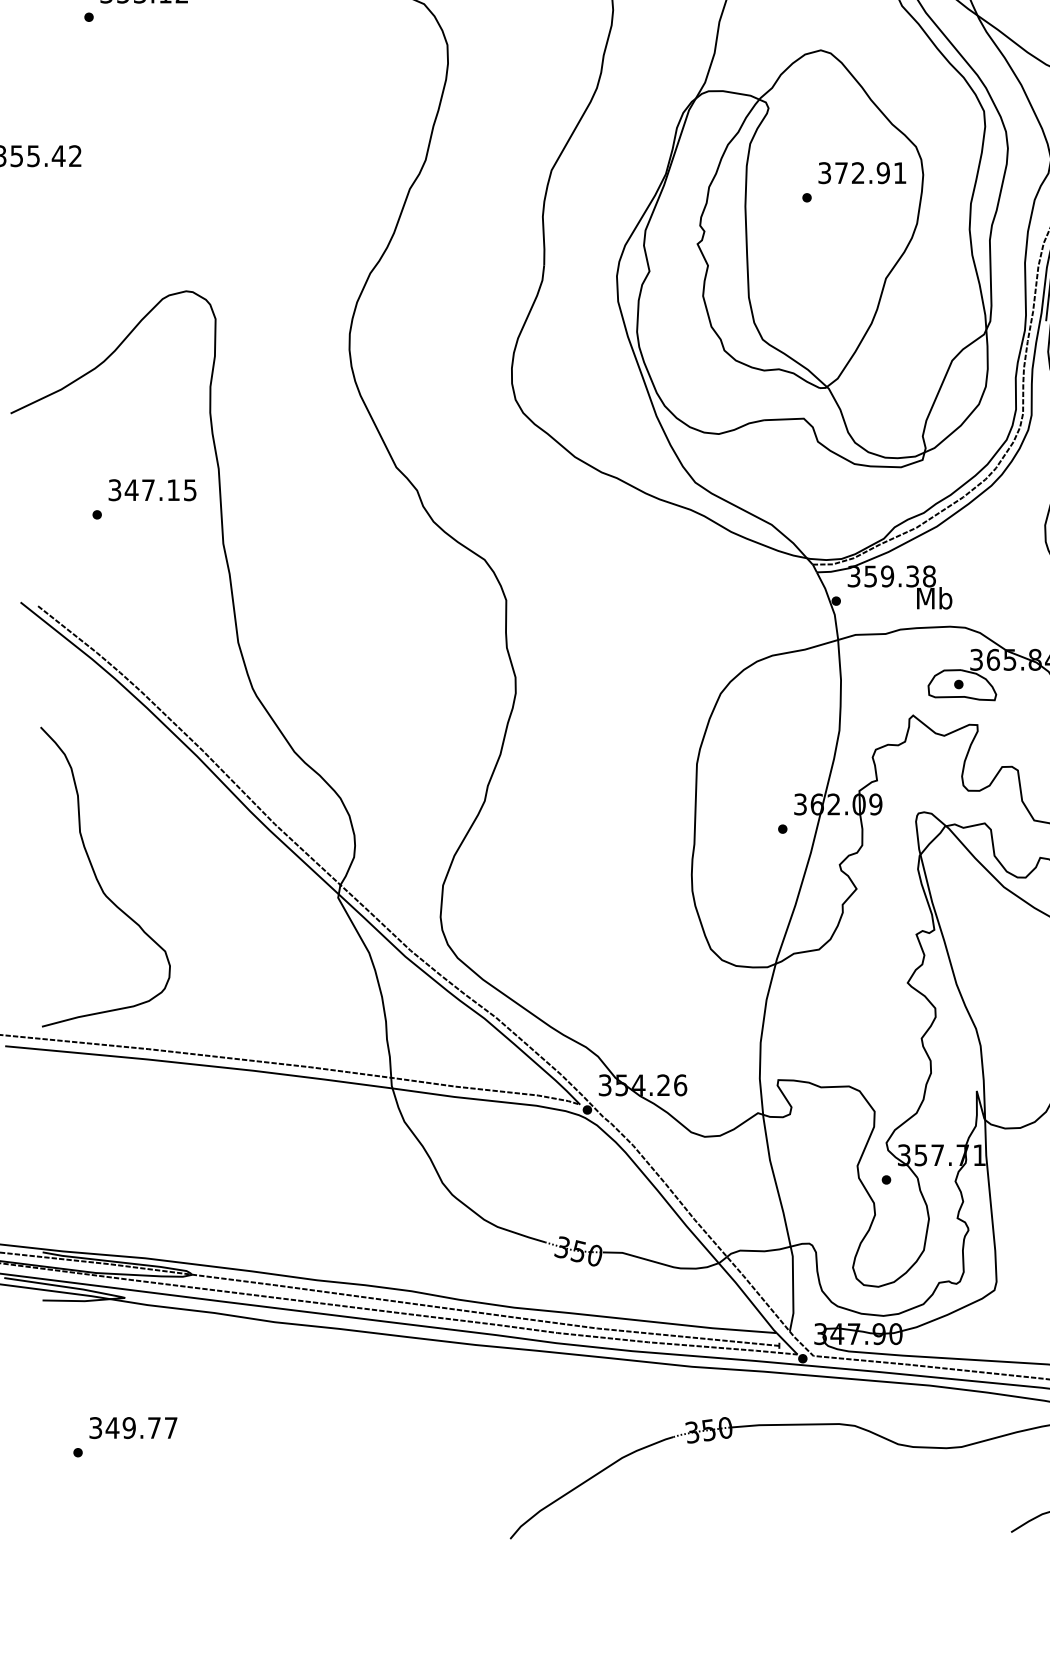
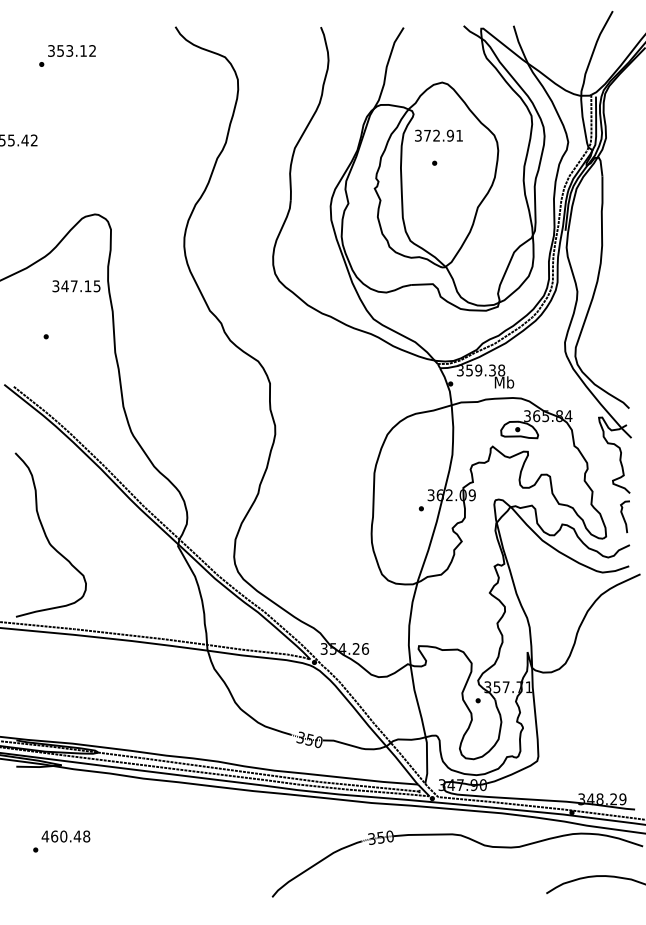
text: (861, 172) -> (438, 135), moved
text: (152, 490) -> (76, 286), moved
text: (132, 1427) -> (65, 836), 349.77 -> 460.48

